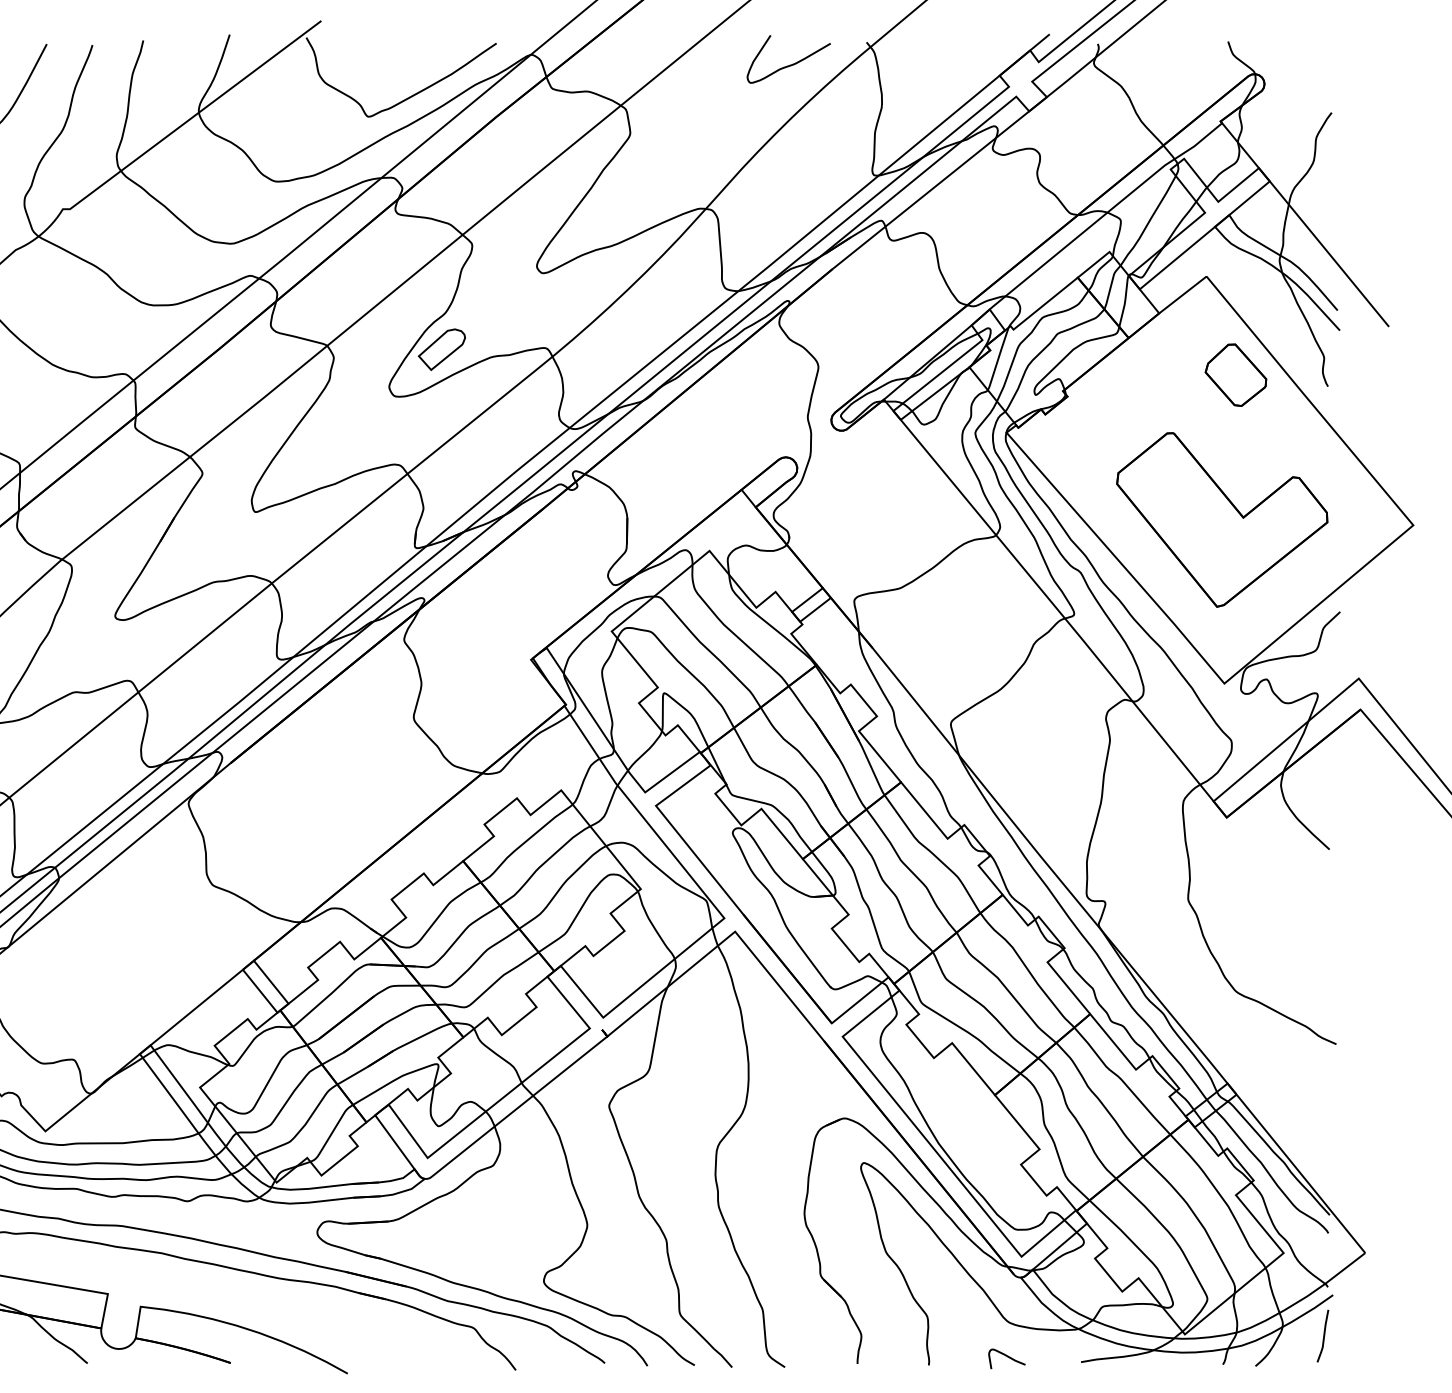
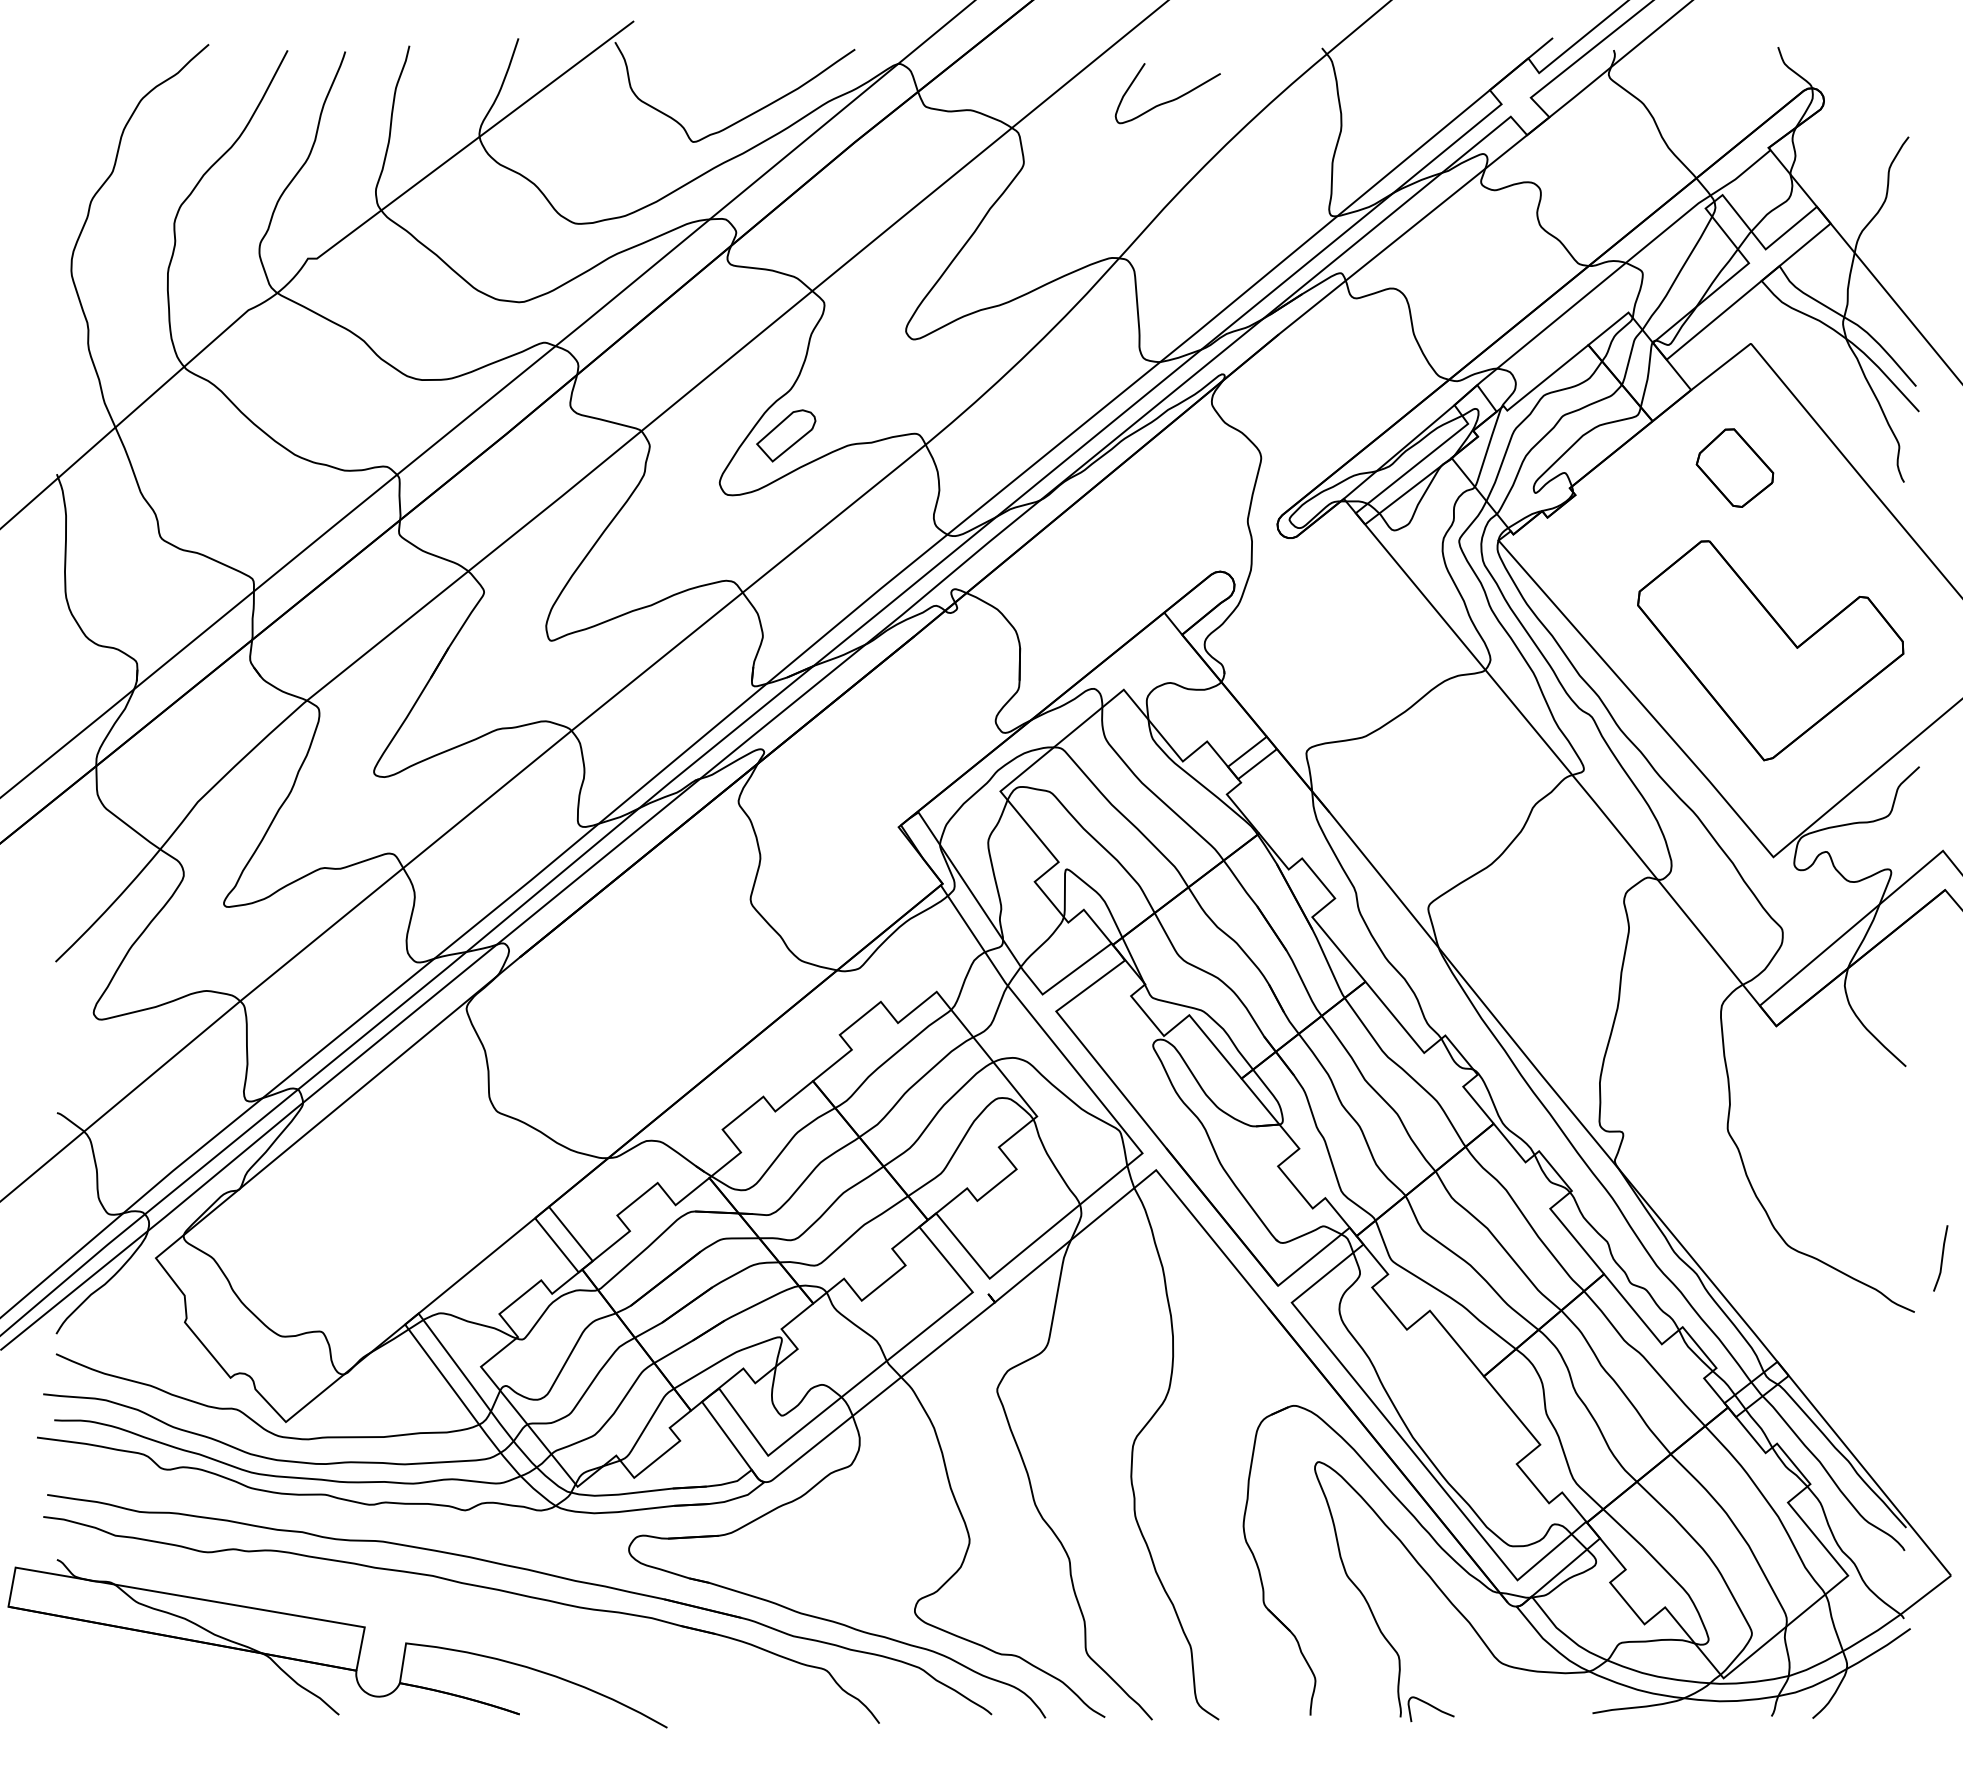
curve: (791, 64) -> (1171, 99), moved
part: (1235, 374) -> (1734, 467), moved
line: (1323, 1336) -> (1941, 1258), moved
curve: (1008, 1357) -> (1432, 1707), moved

